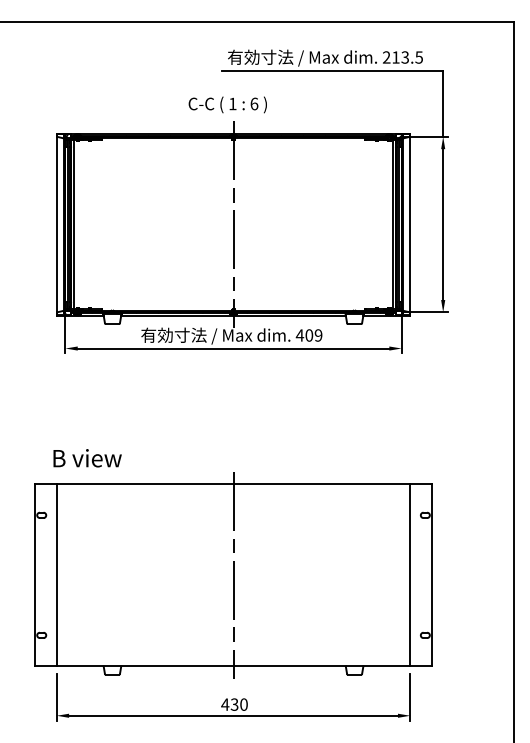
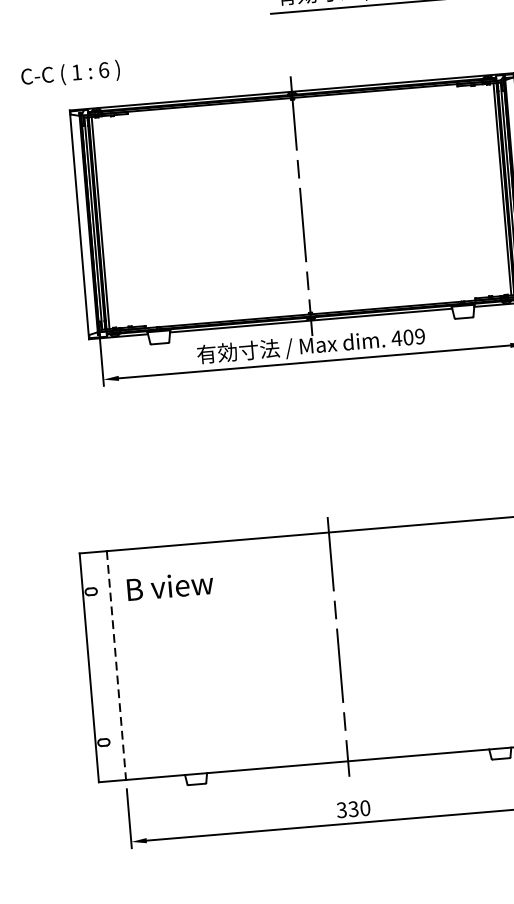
text: (227, 104) -> (70, 73), moved
text: (87, 458) -> (170, 586), moved
line: (56, 575) -> (116, 665), solid -> dashed
text: (225, 704) -> (342, 809), 430 -> 330

